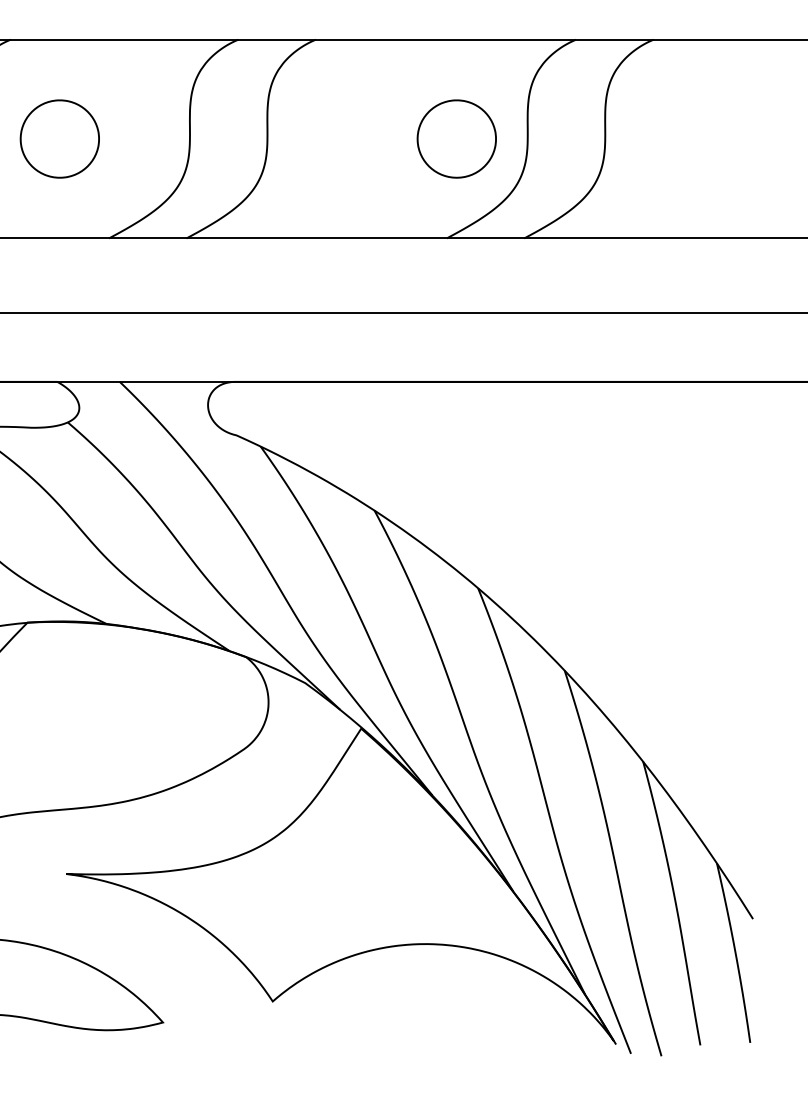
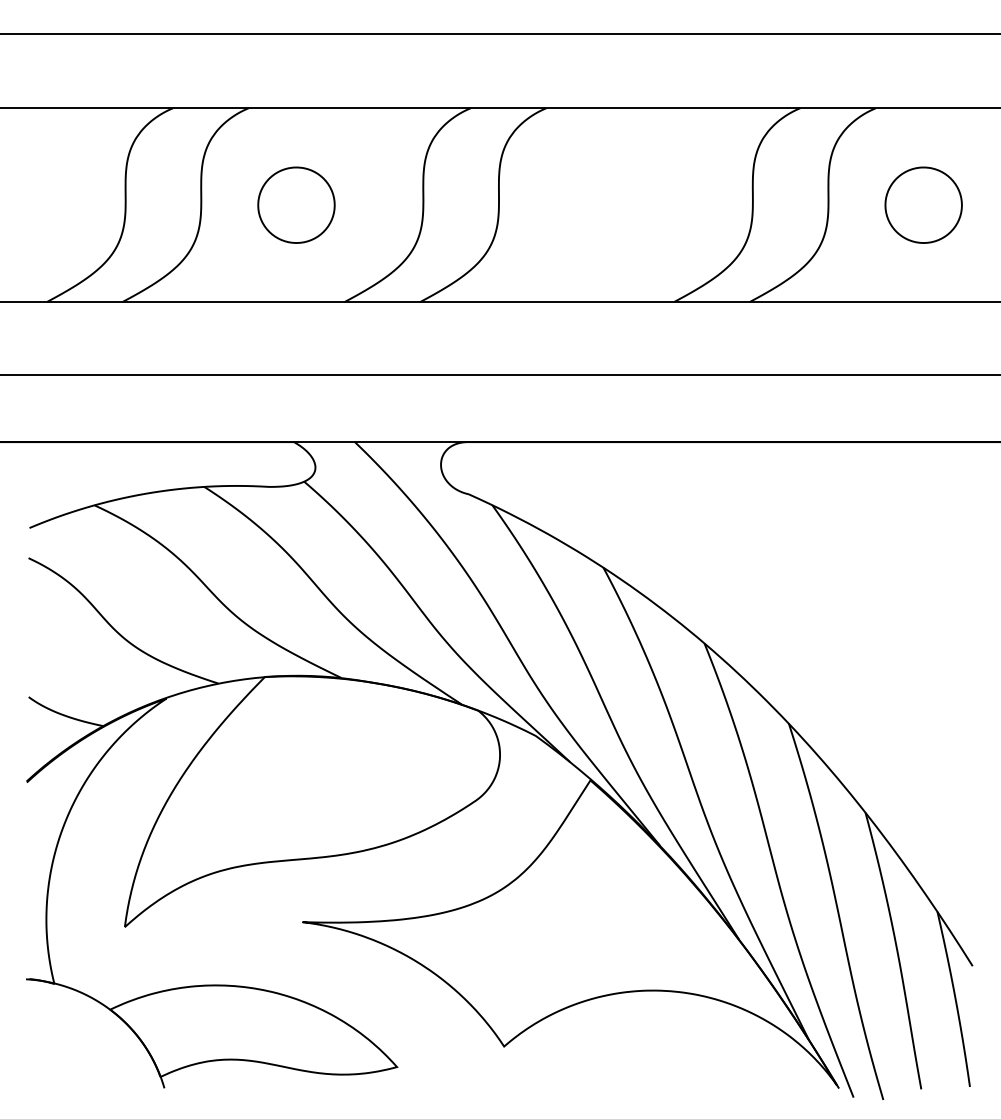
part: (456, 138) -> (923, 204), moved

